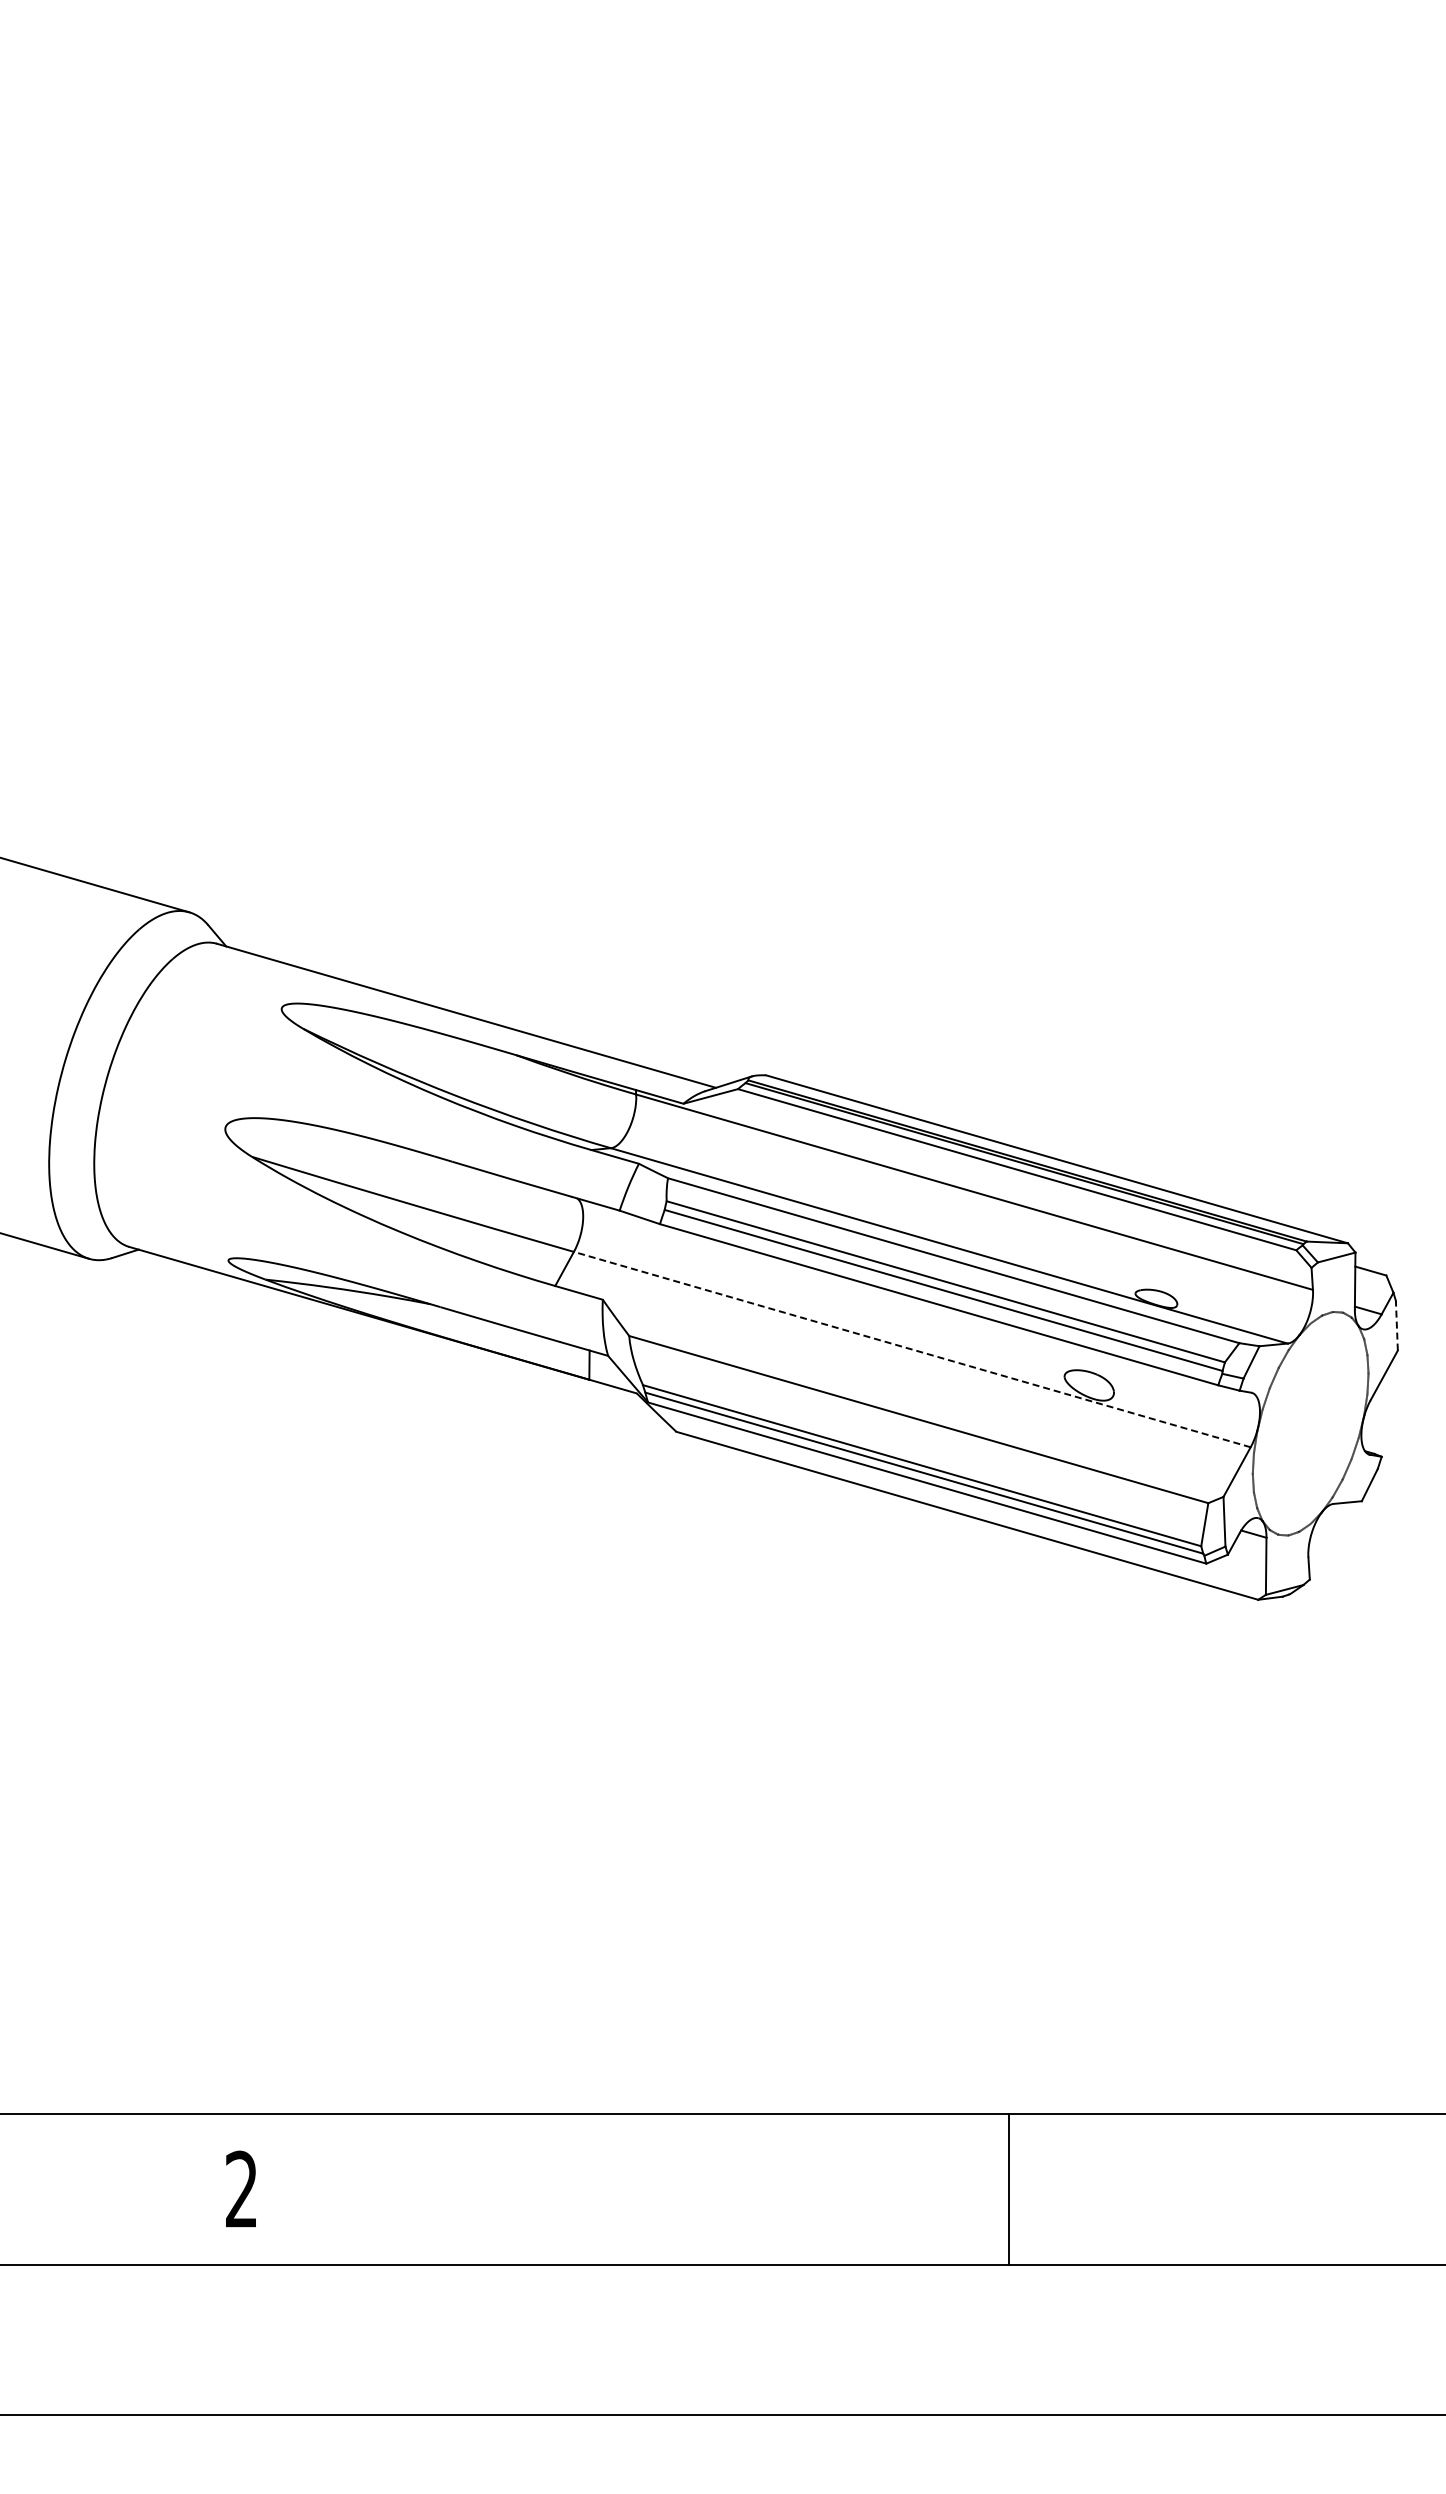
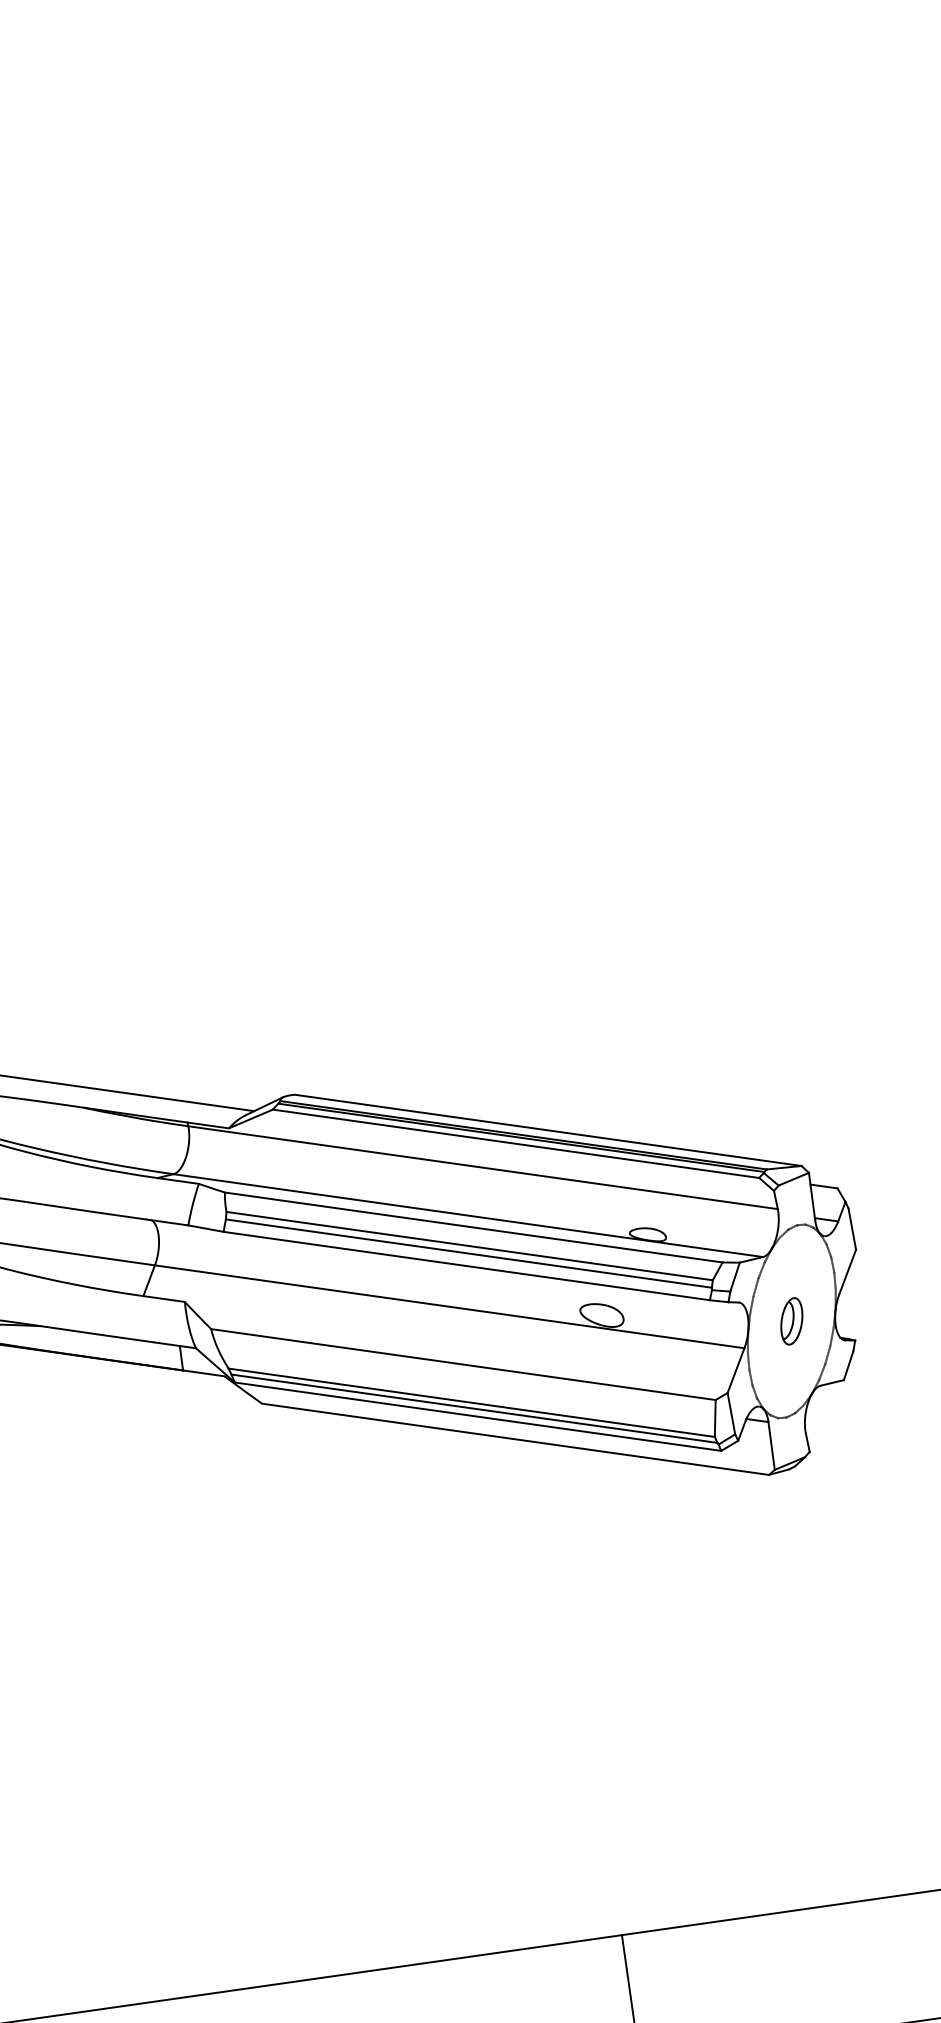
line: (1396, 1325) -> (851, 1228), dashed -> solid
line: (911, 1349) -> (449, 1306), dashed -> solid
part: (1310, 1423) -> (791, 1321), added

